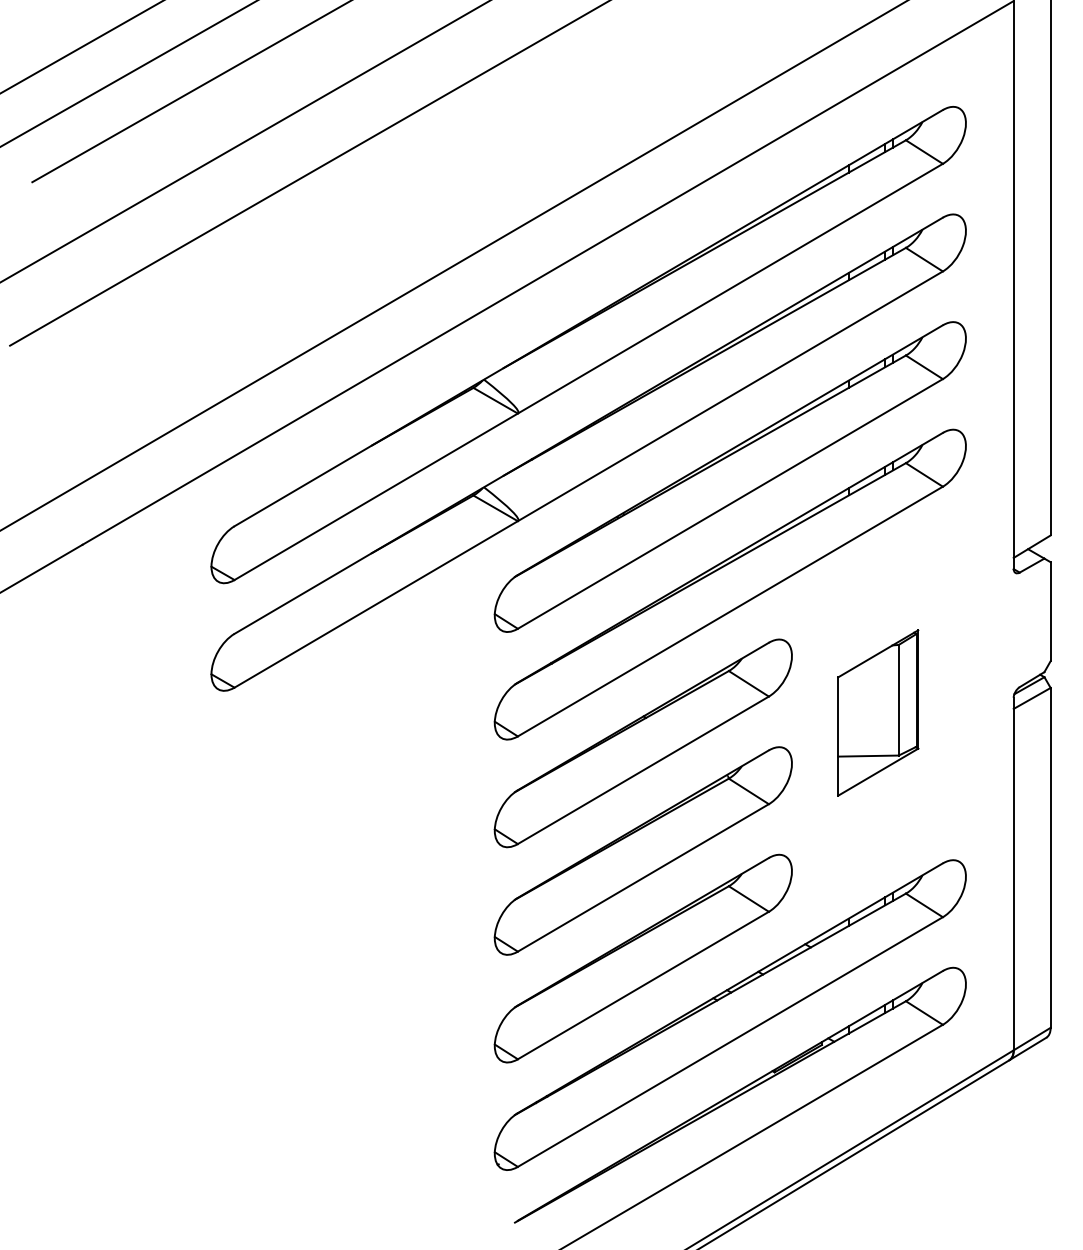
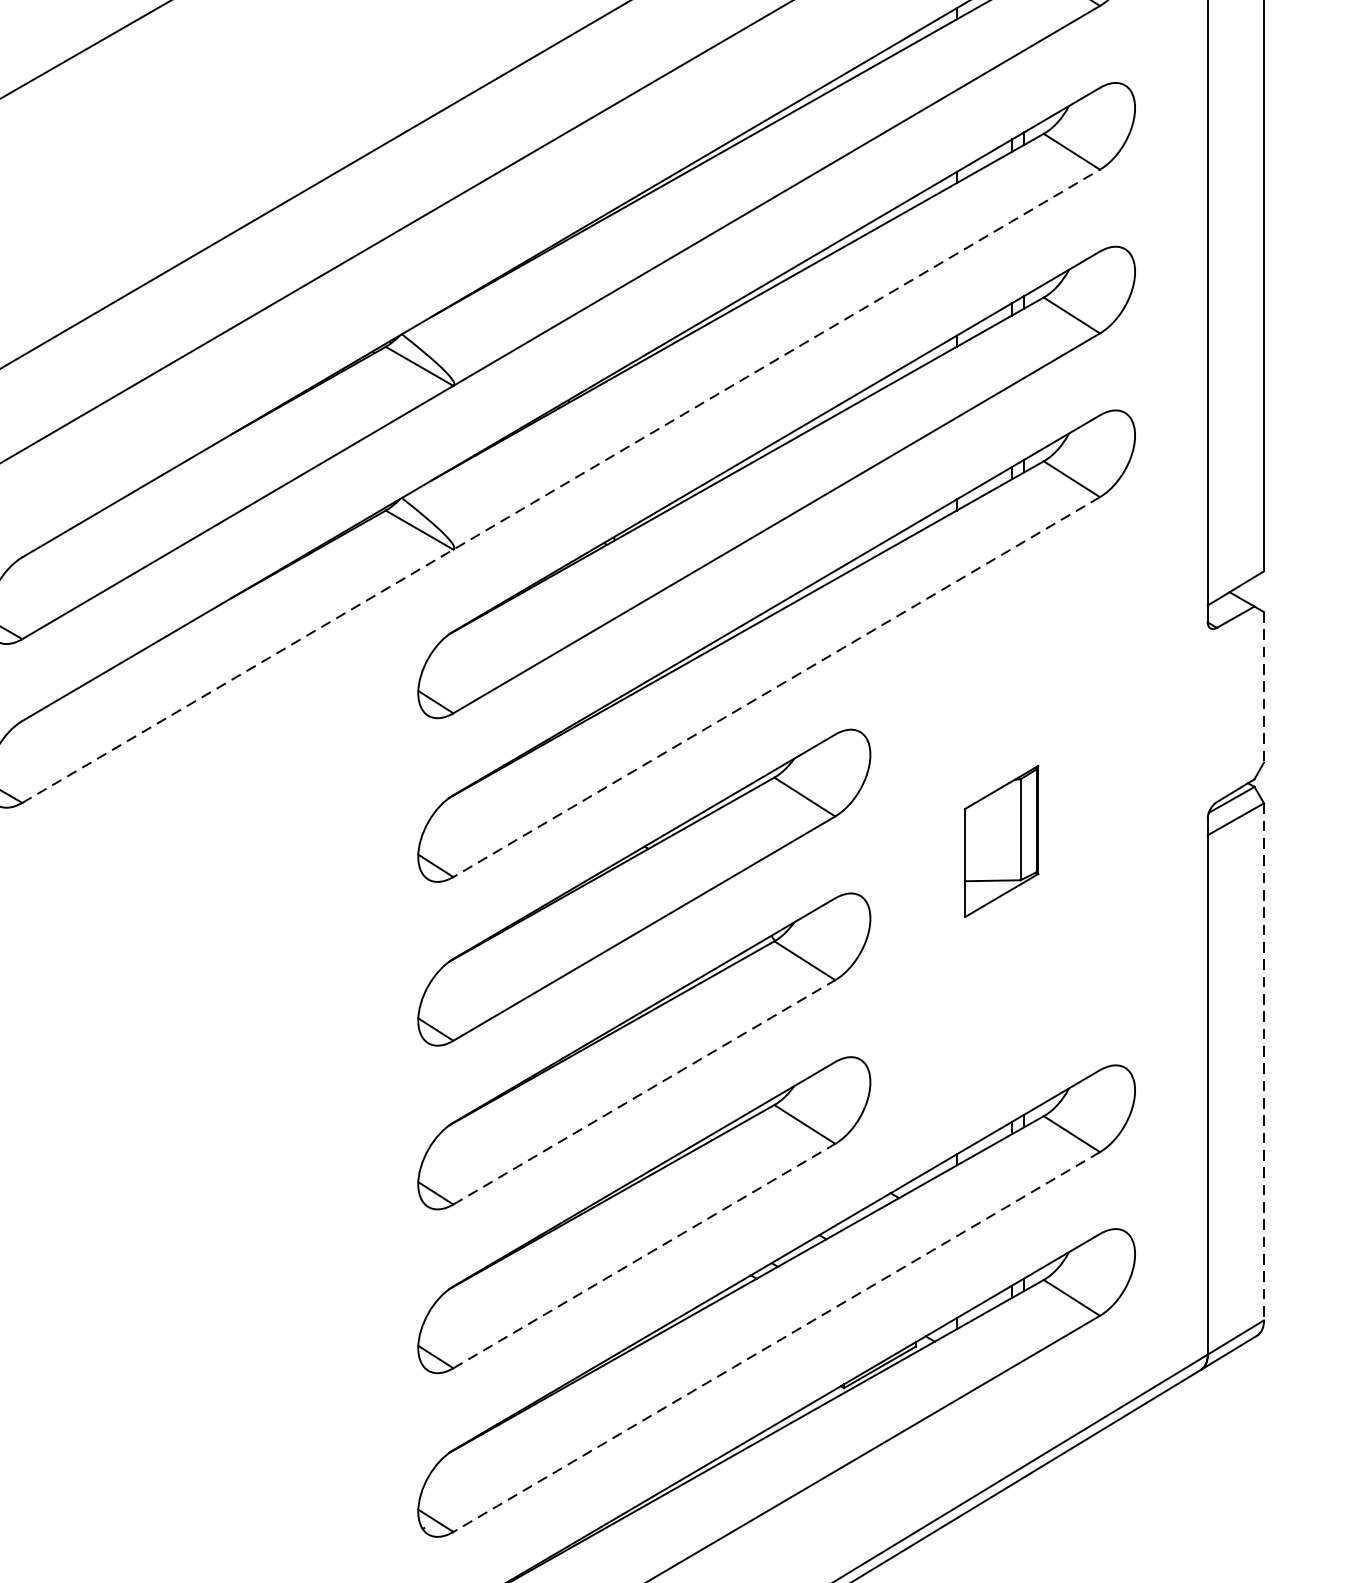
line: (588, 479) -> (560, 486), solid -> dashed
line: (729, 611) -> (775, 687), solid -> dashed
line: (1050, 612) -> (1263, 688), solid -> dashed
part: (878, 712) -> (1002, 840), size x0.6
line: (1050, 857) -> (1263, 1061), solid -> dashed
line: (643, 877) -> (644, 1091), solid -> dashed
line: (643, 985) -> (644, 1256), solid -> dashed
line: (729, 1042) -> (775, 1342), solid -> dashed

